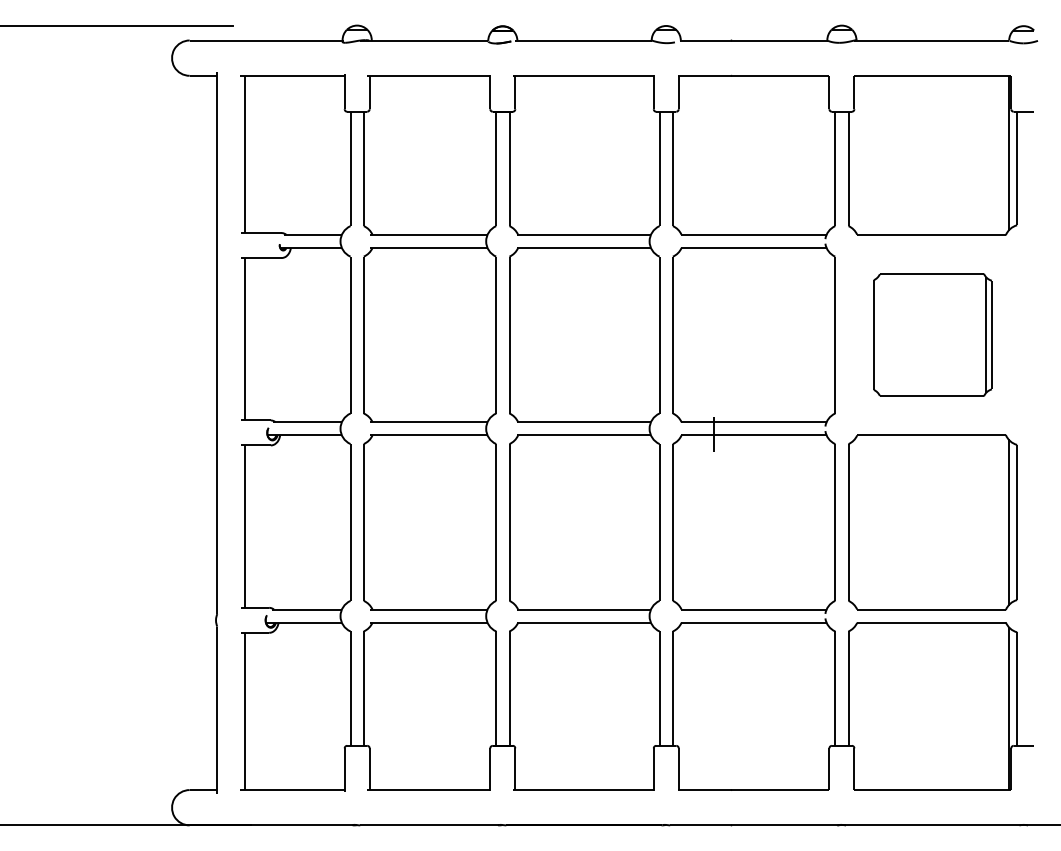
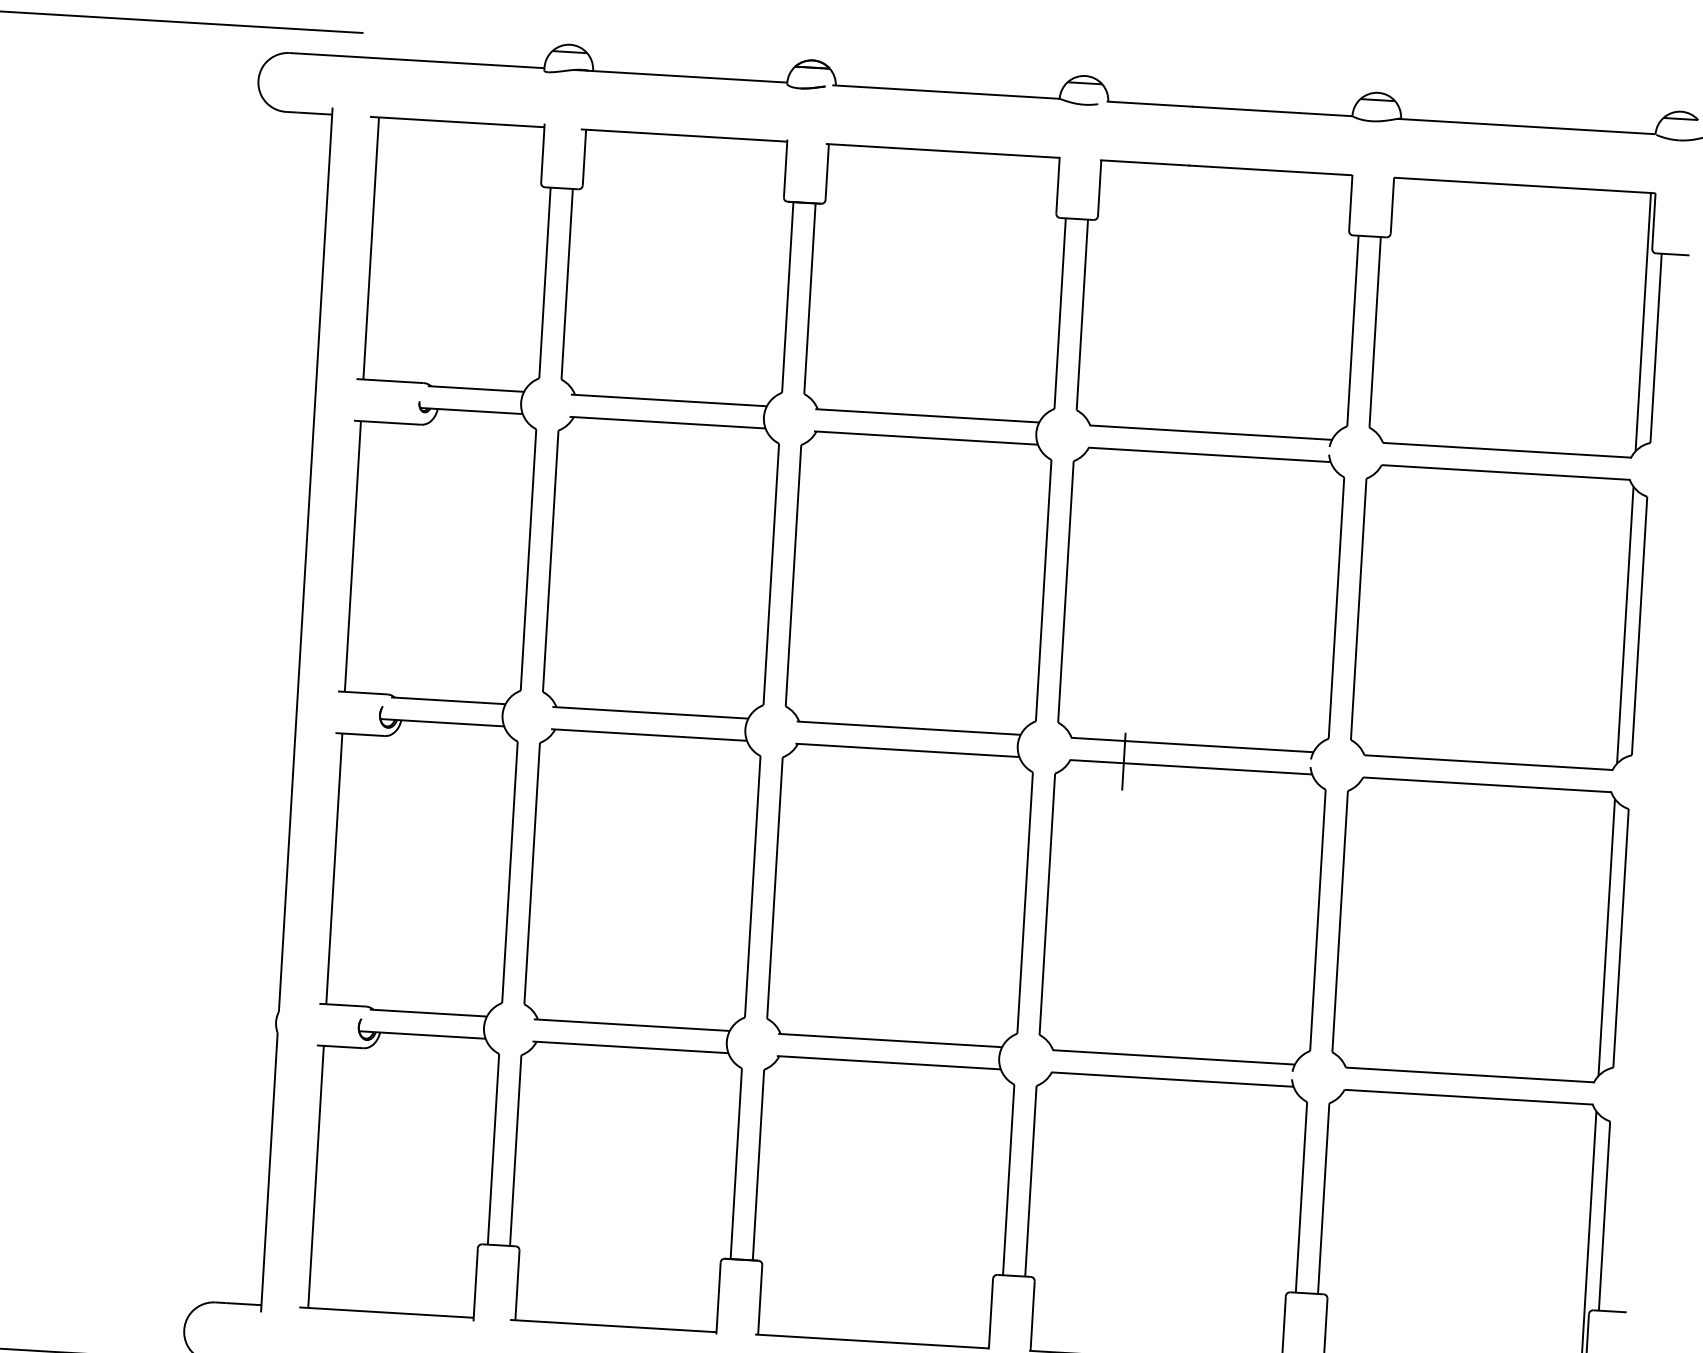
part: (932, 334) -> (1498, 616), size x1.43

